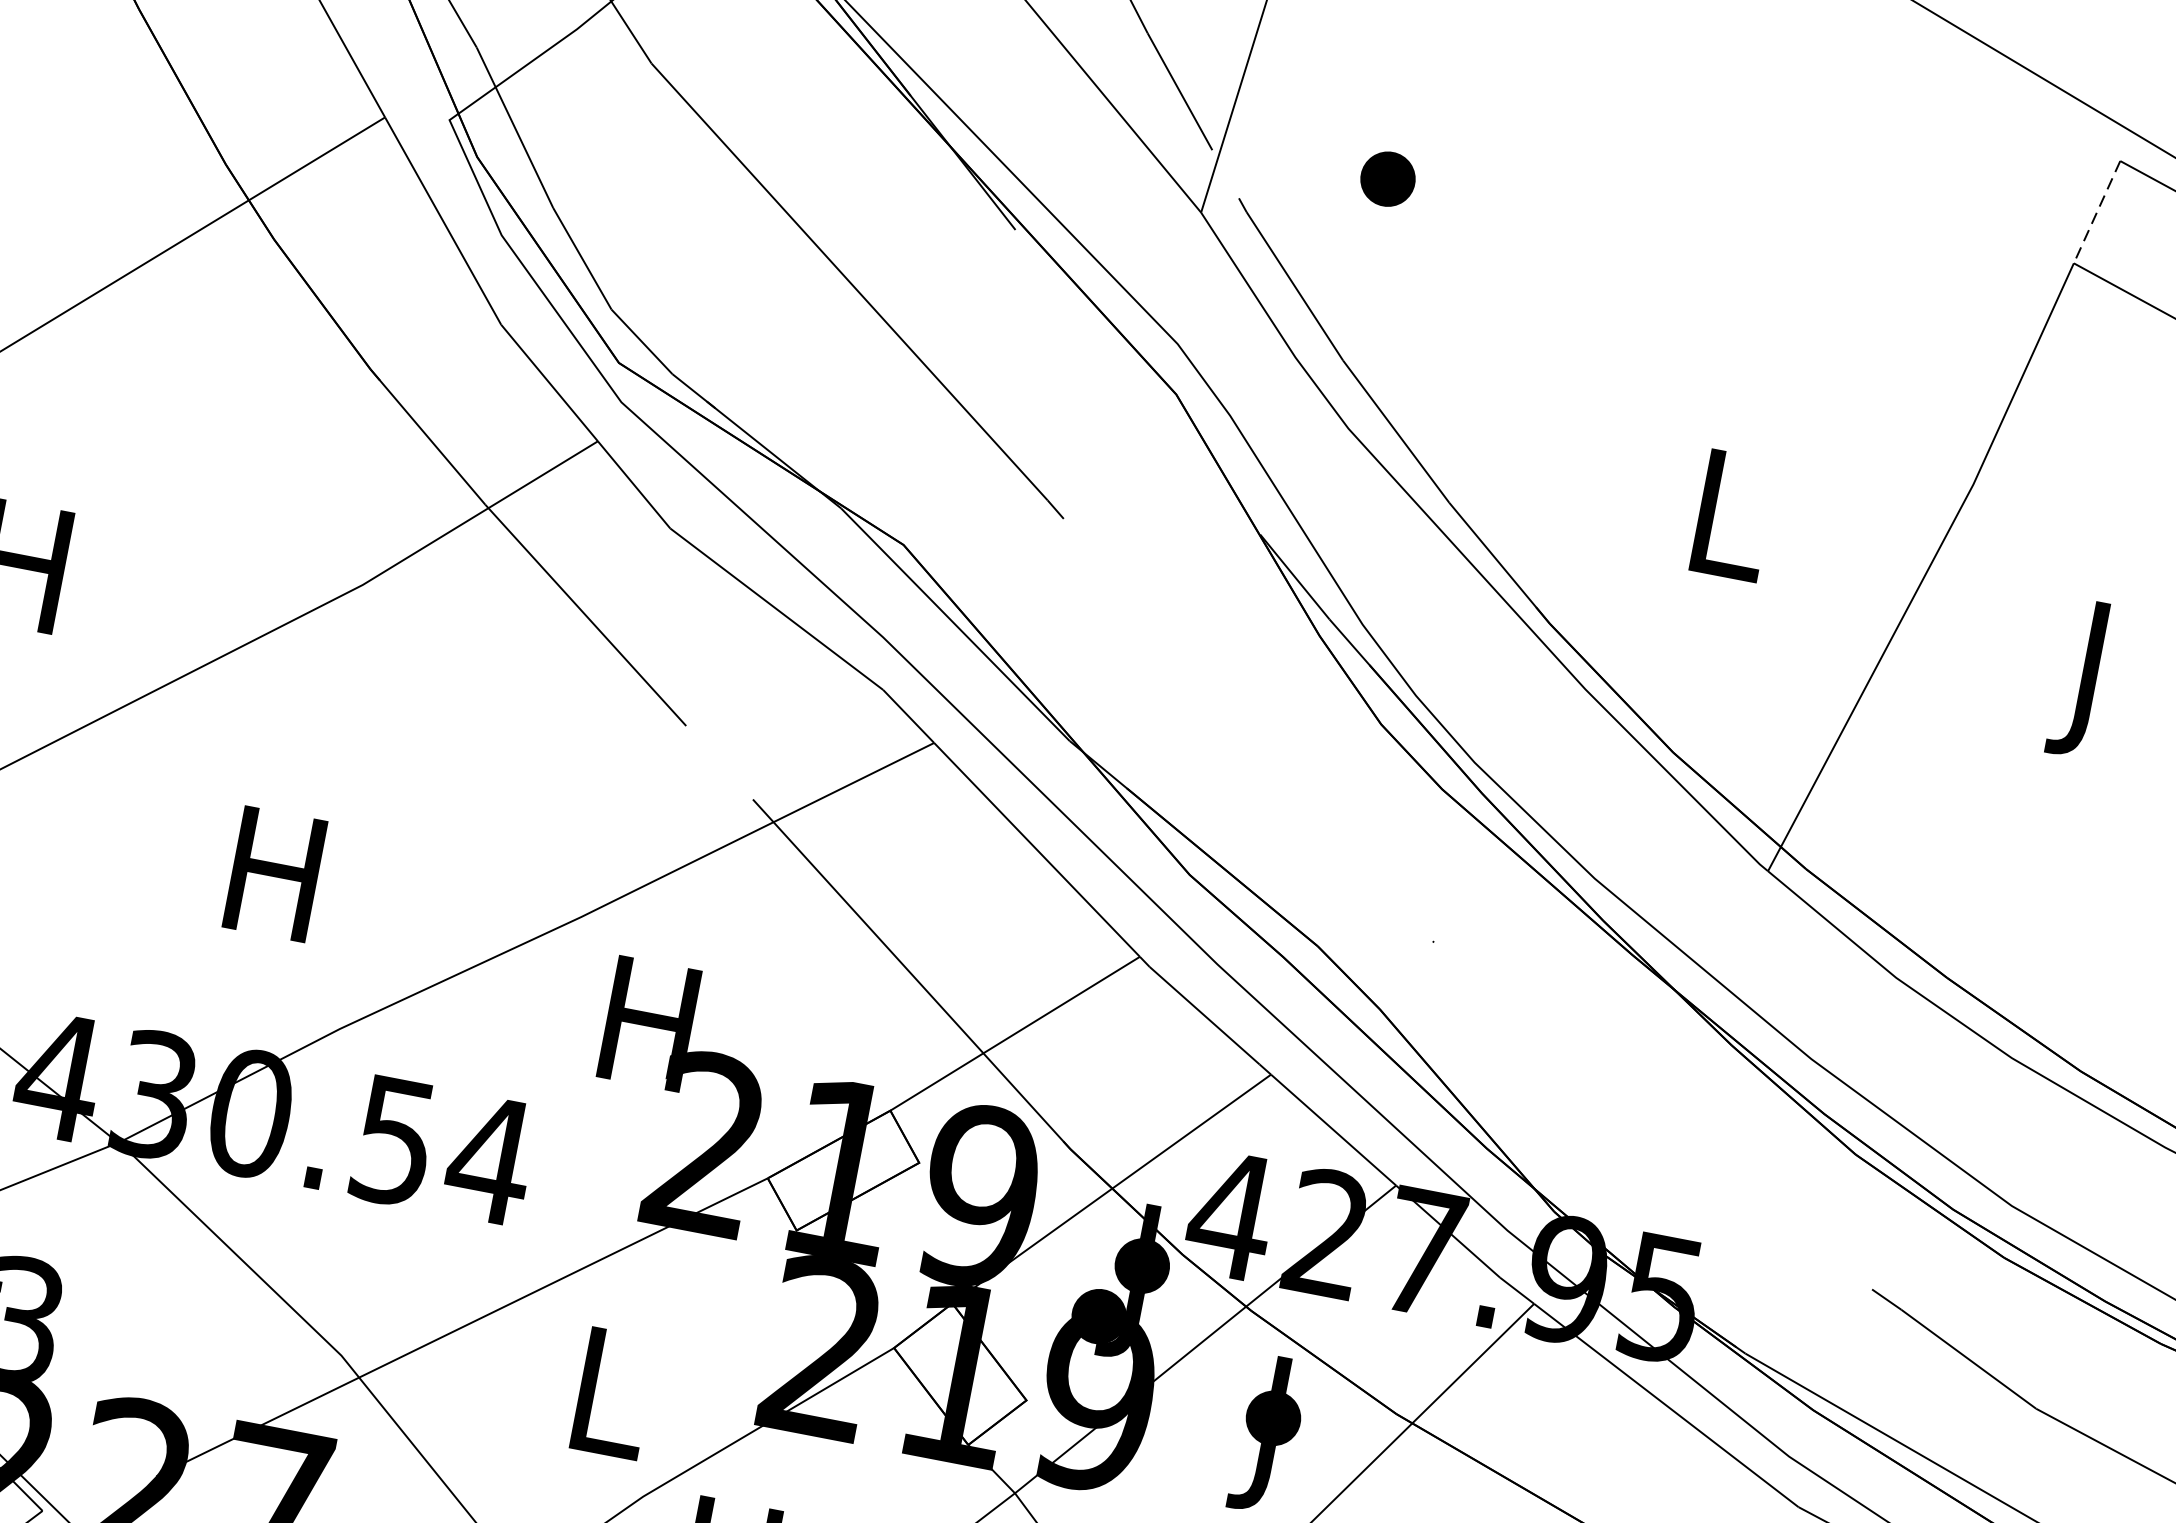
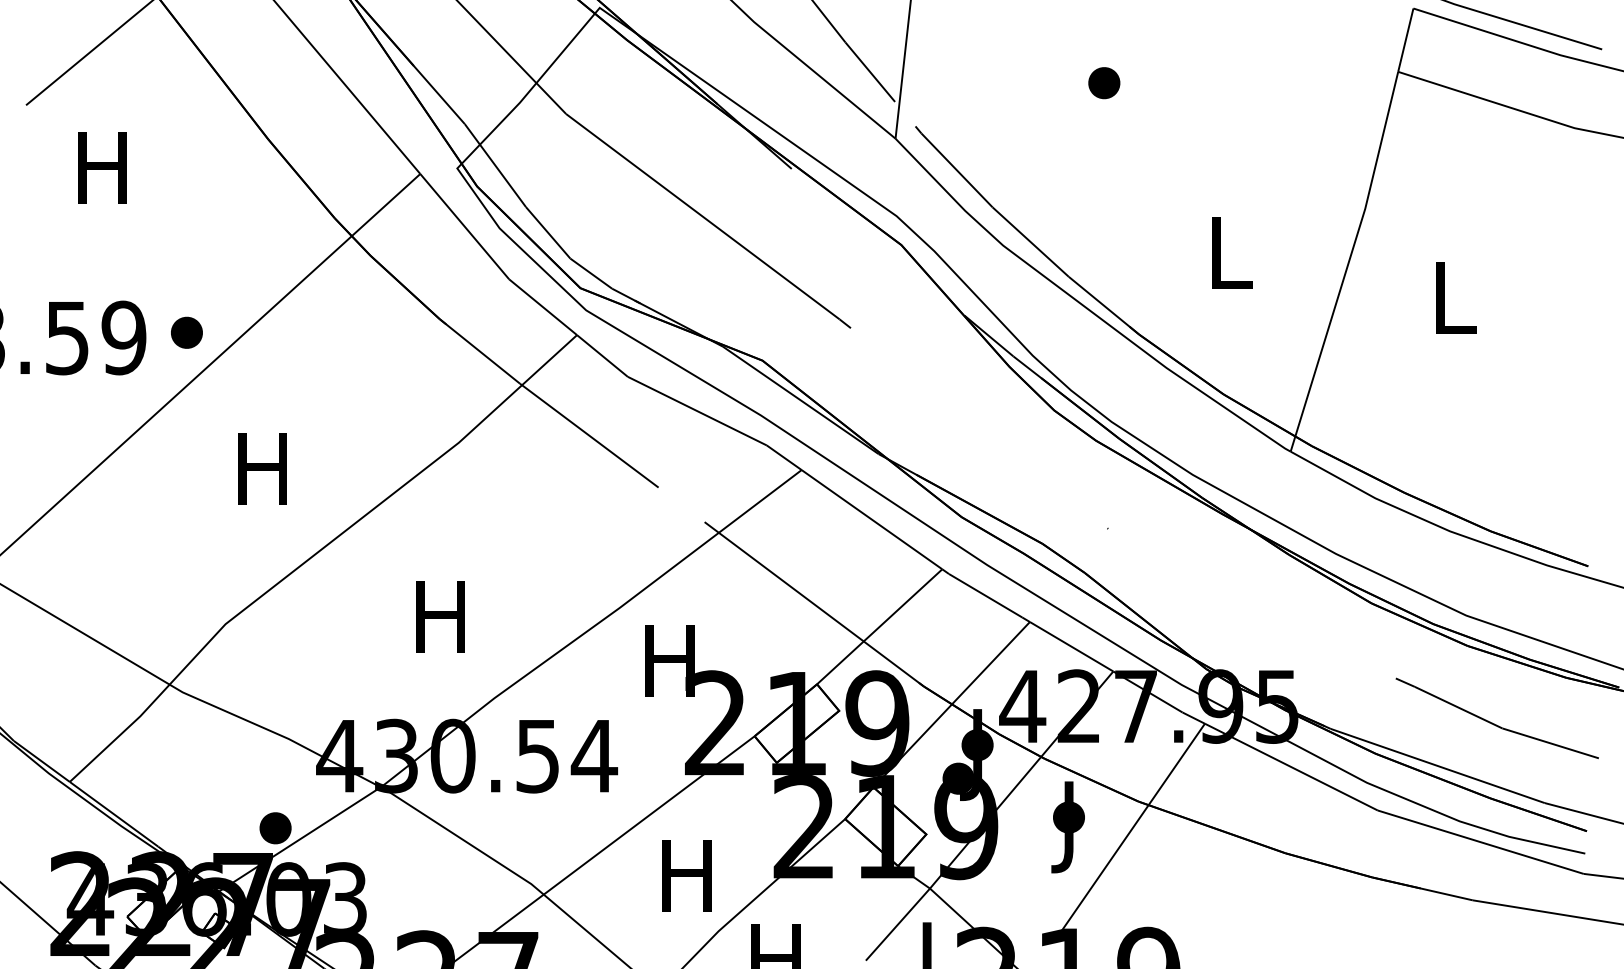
part: (1388, 179) -> (1104, 83), moved
line: (2096, 212) -> (1405, 40), dashed -> solid
text: (2094, 680) -> (1455, 307), J -> L
text: (607, 1391) -> (686, 875), L -> H

